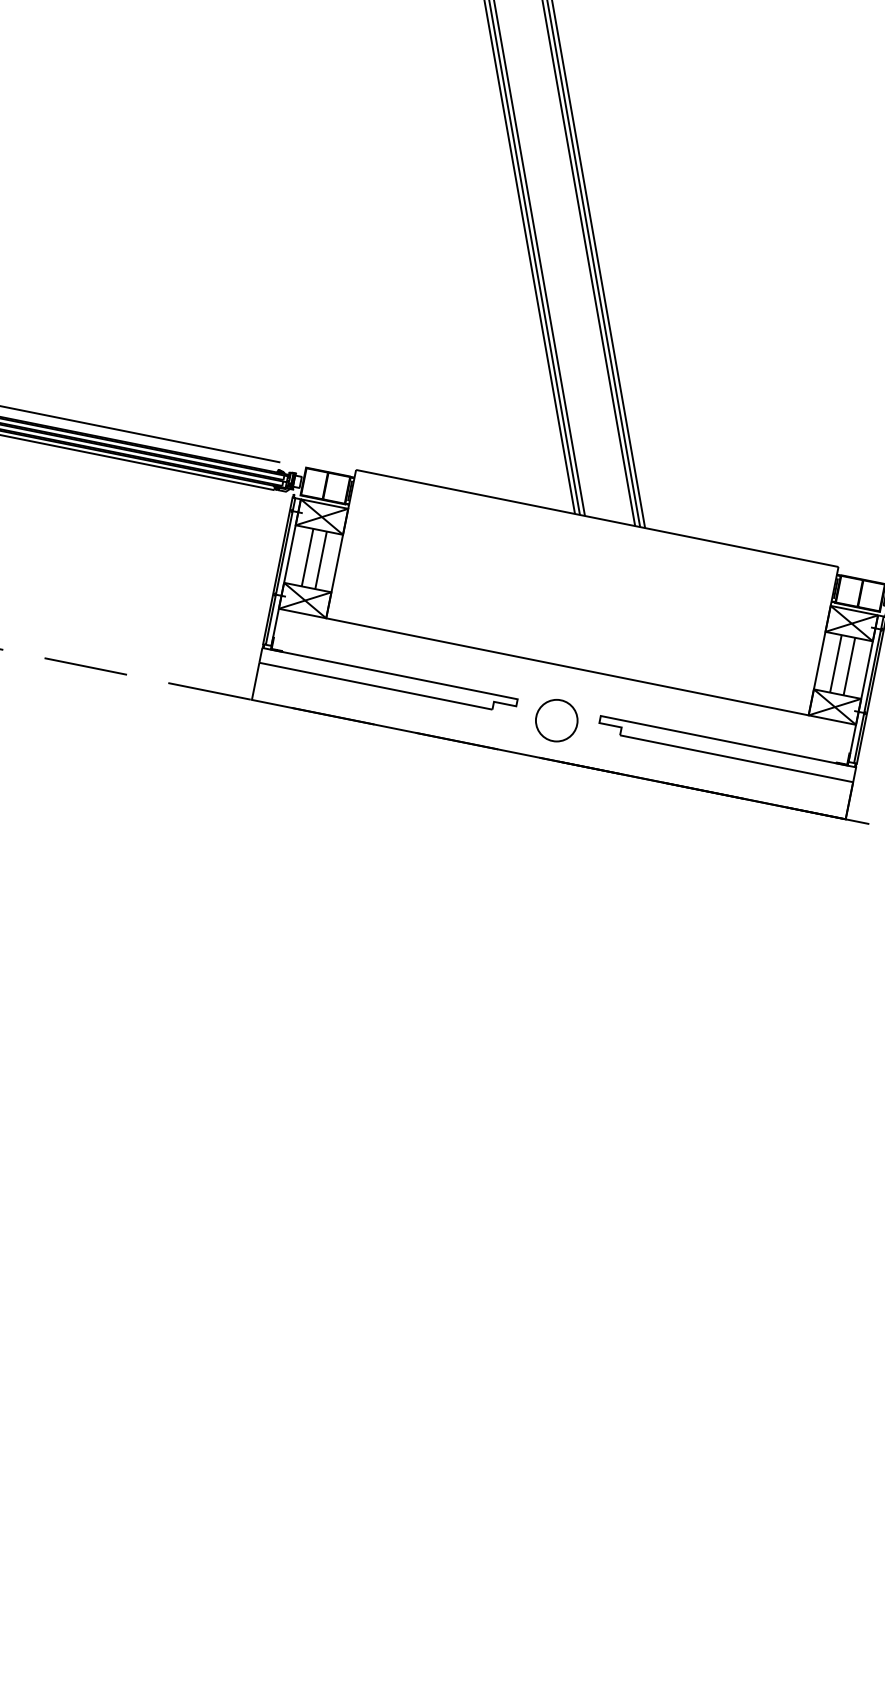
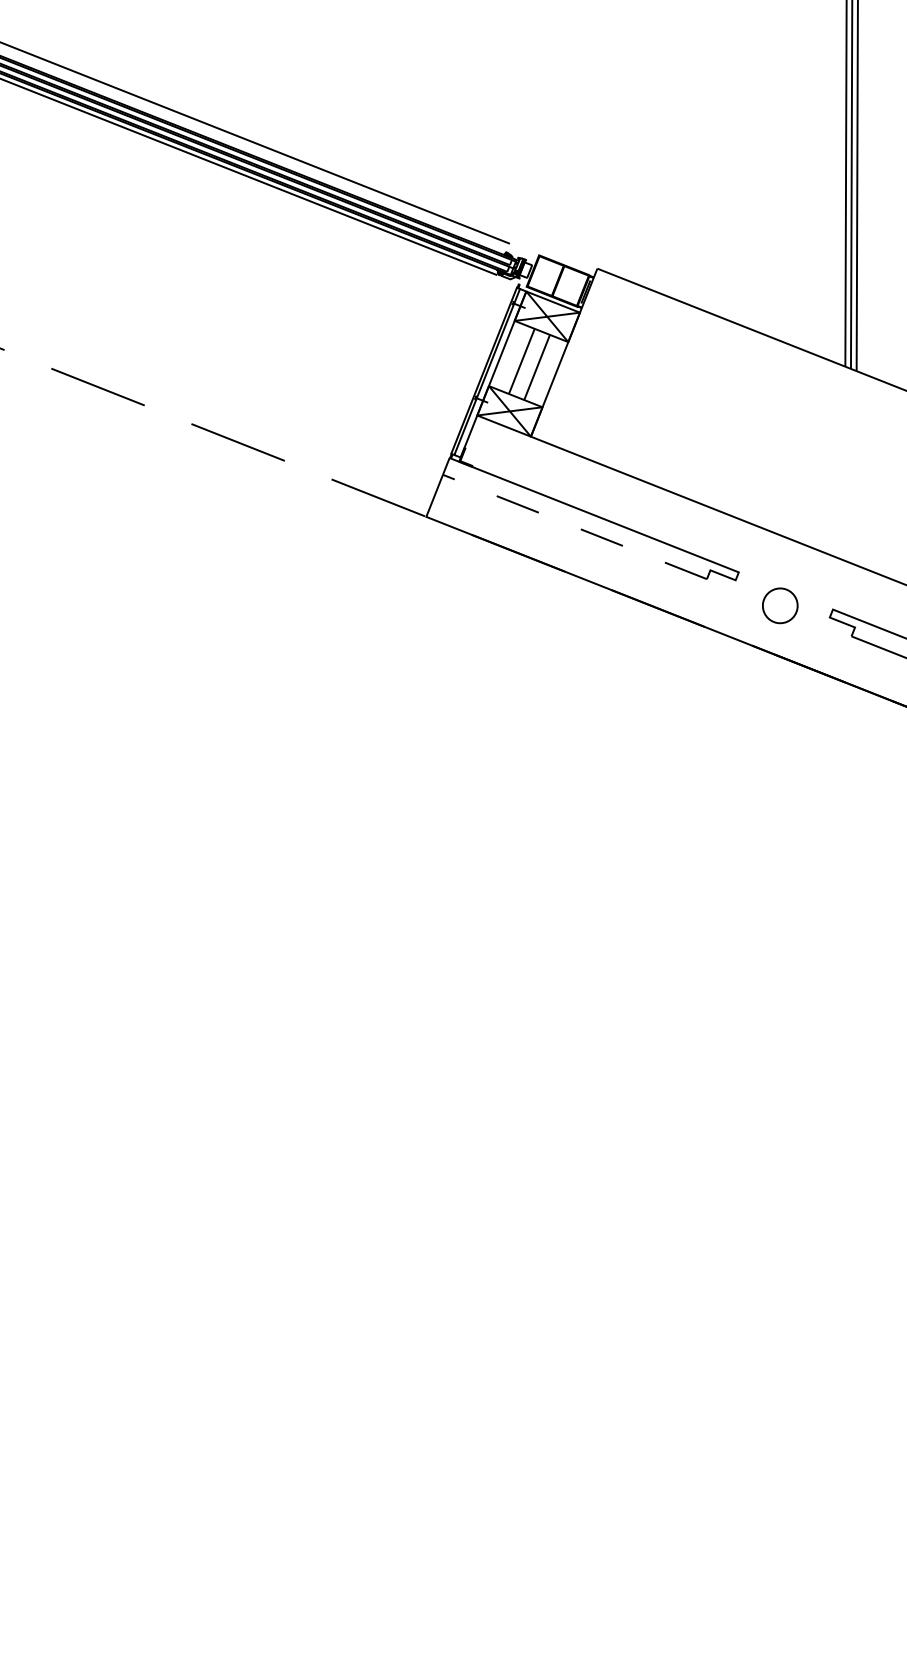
line: (375, 686) -> (574, 527), solid -> dashed
circle: (556, 720) -> (779, 605), size x0.7

